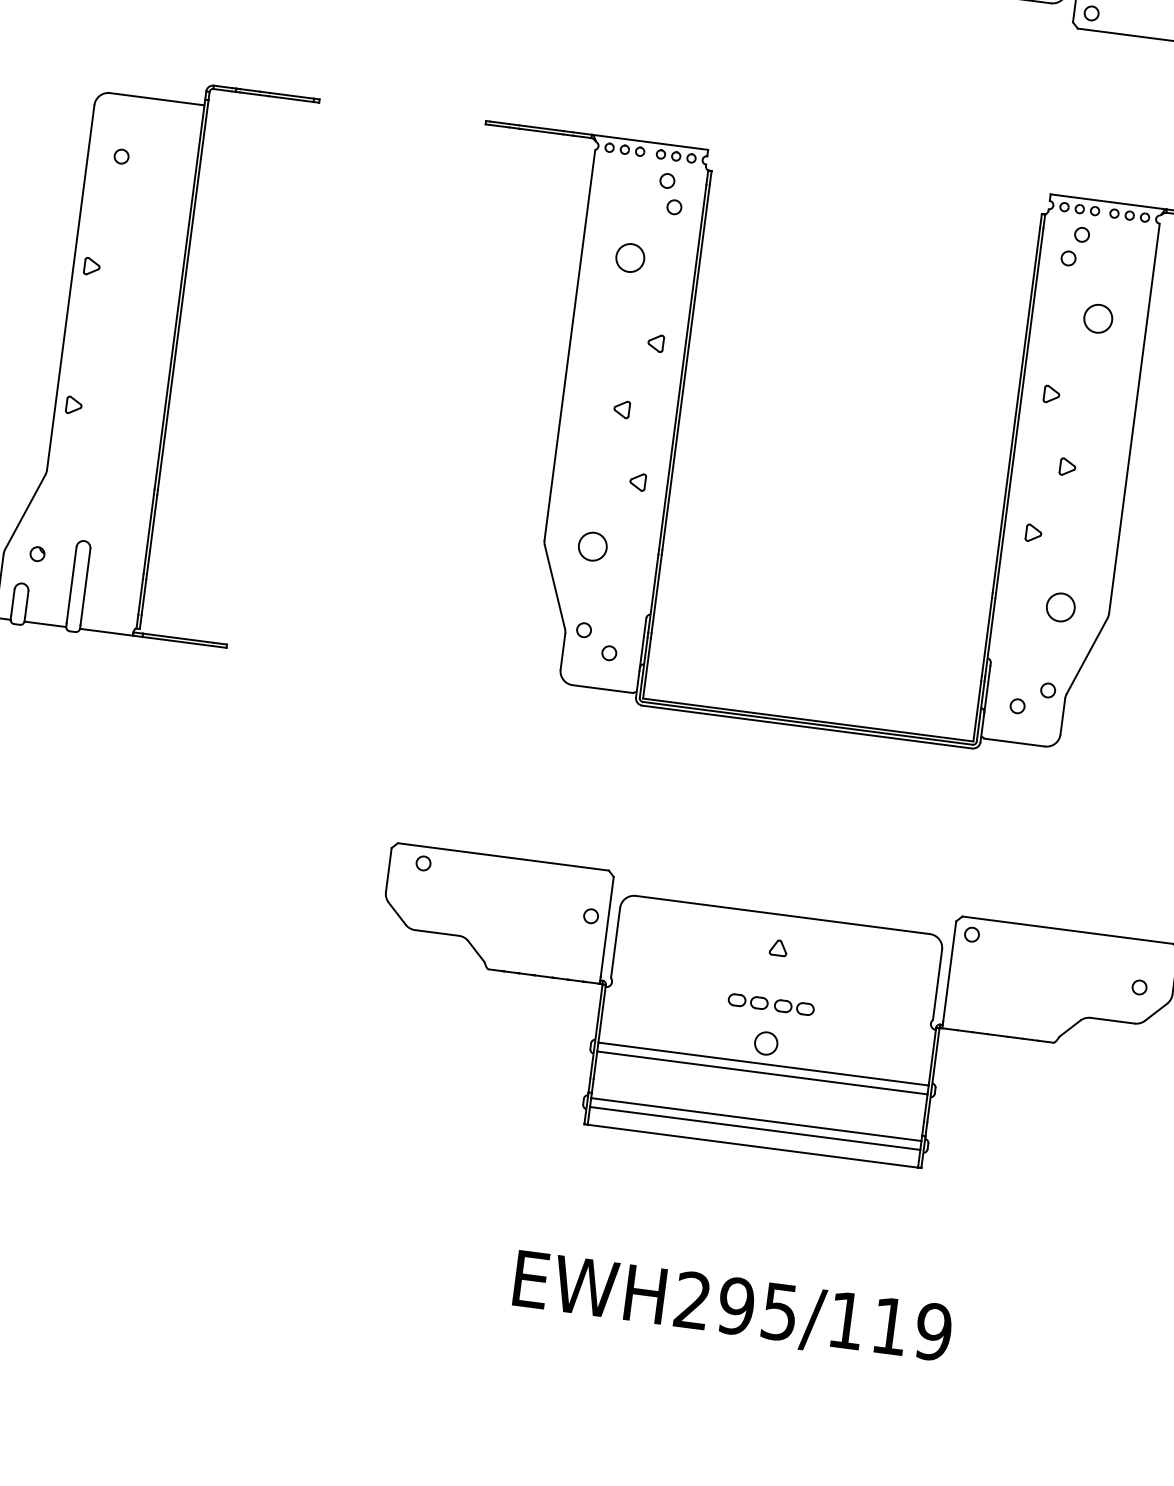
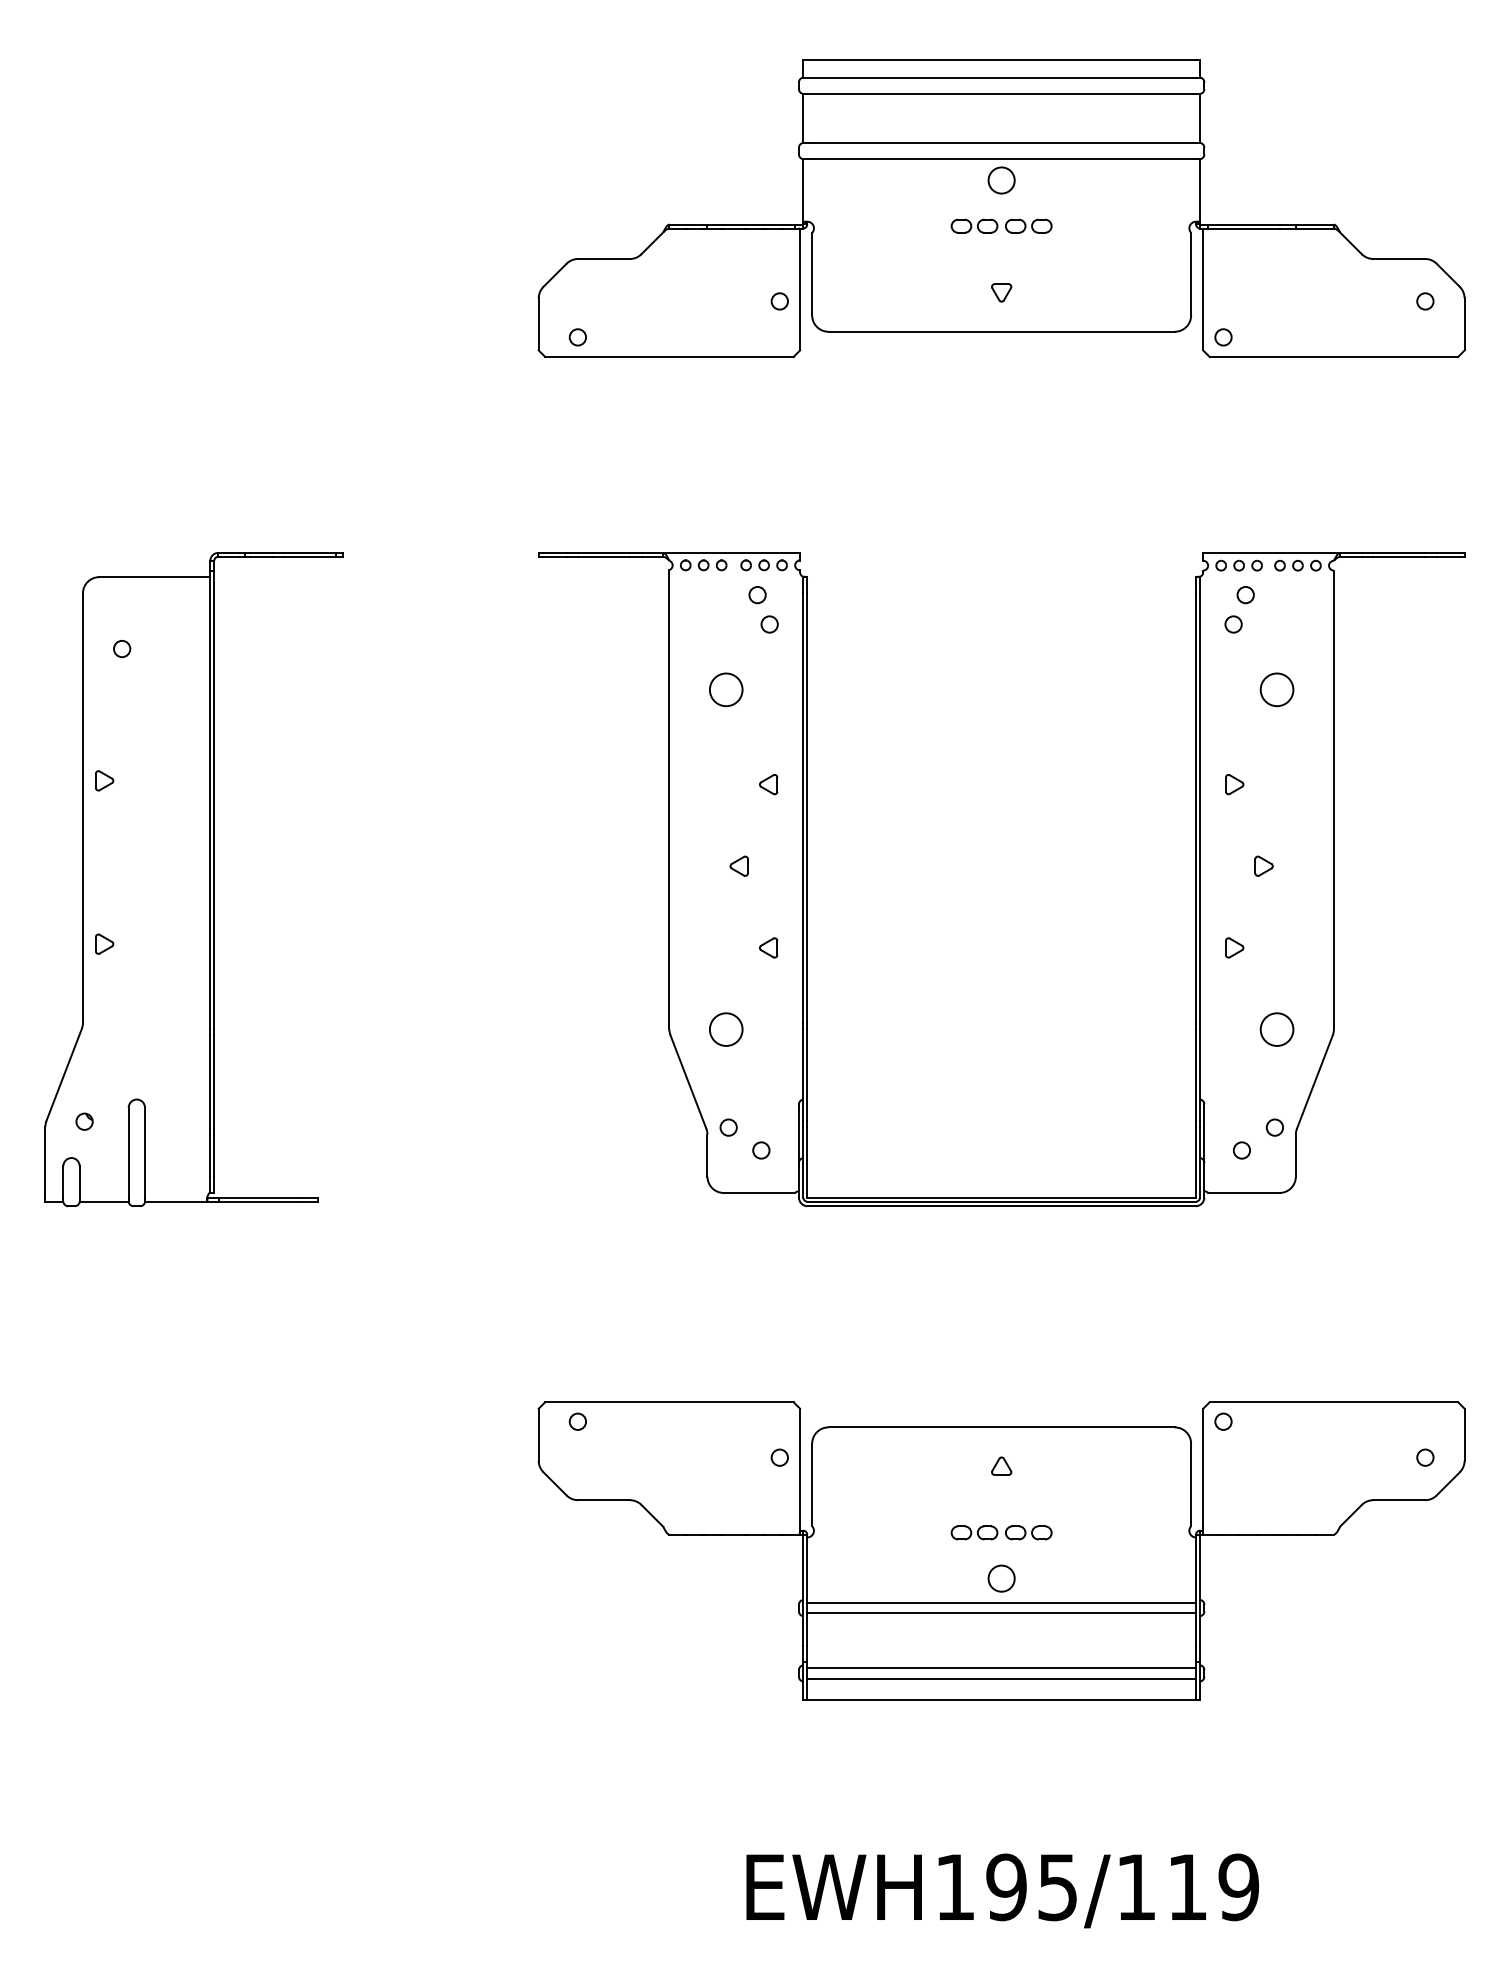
text: (692, 1299) -> (954, 1886), EWH295/119 -> EWH195/119

